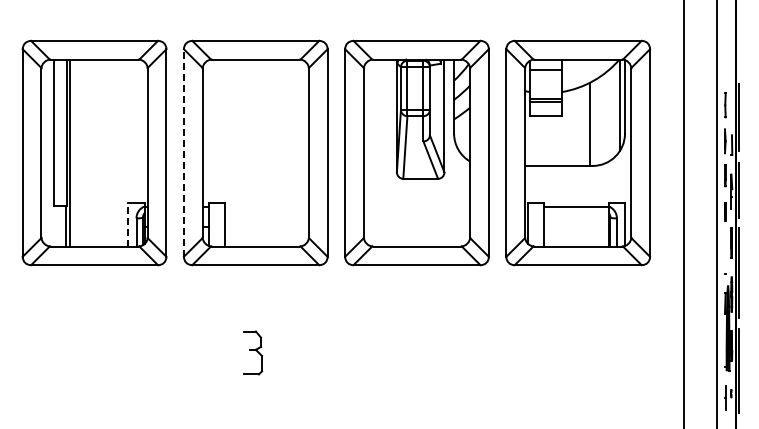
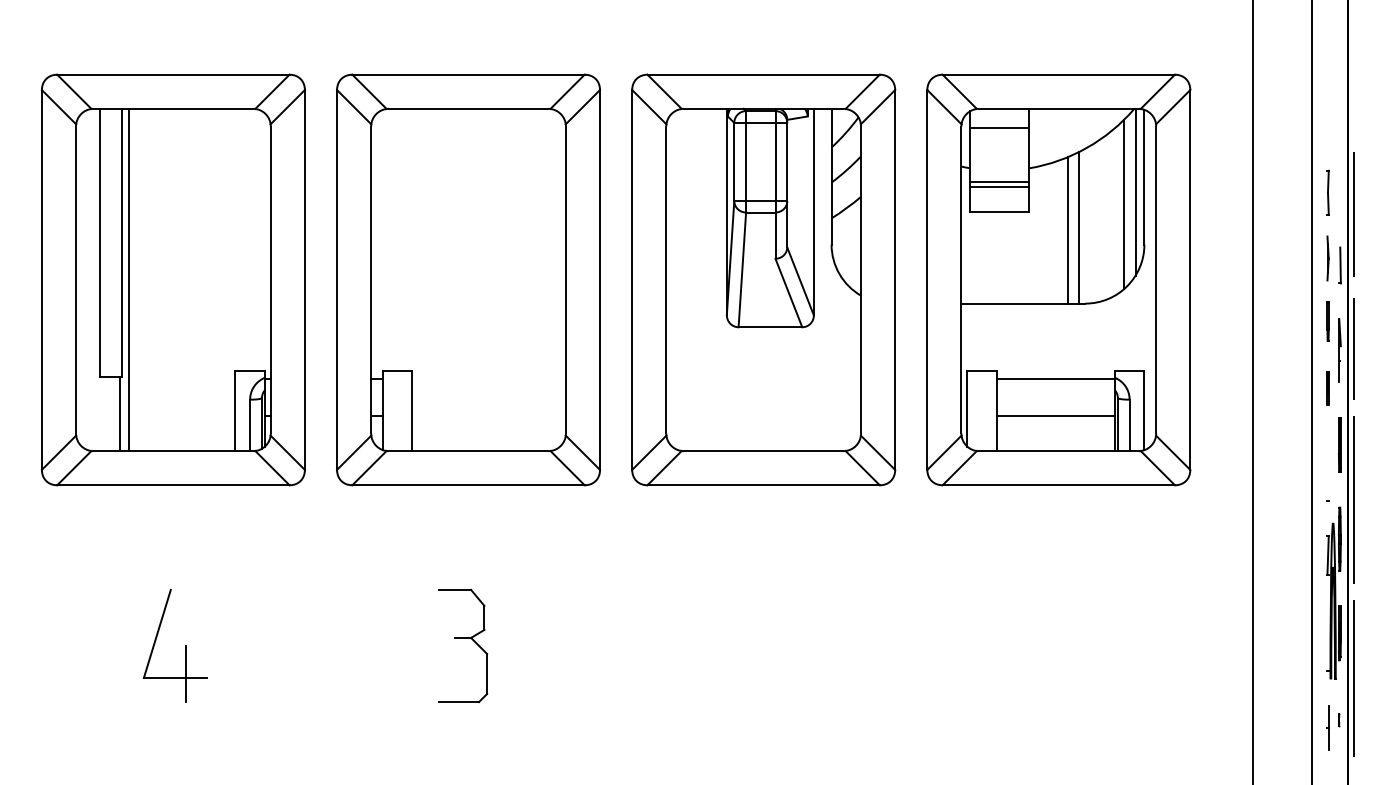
line: (613, 111) -> (1123, 203), added
line: (583, 125) -> (1068, 229), added
line: (183, 153) -> (336, 280), dashed -> solid
line: (128, 224) -> (235, 410), dashed -> solid
line: (576, 227) -> (1055, 416), added
part: (95, 352) -> (175, 645), added
part: (252, 352) -> (462, 645), size x1.43

